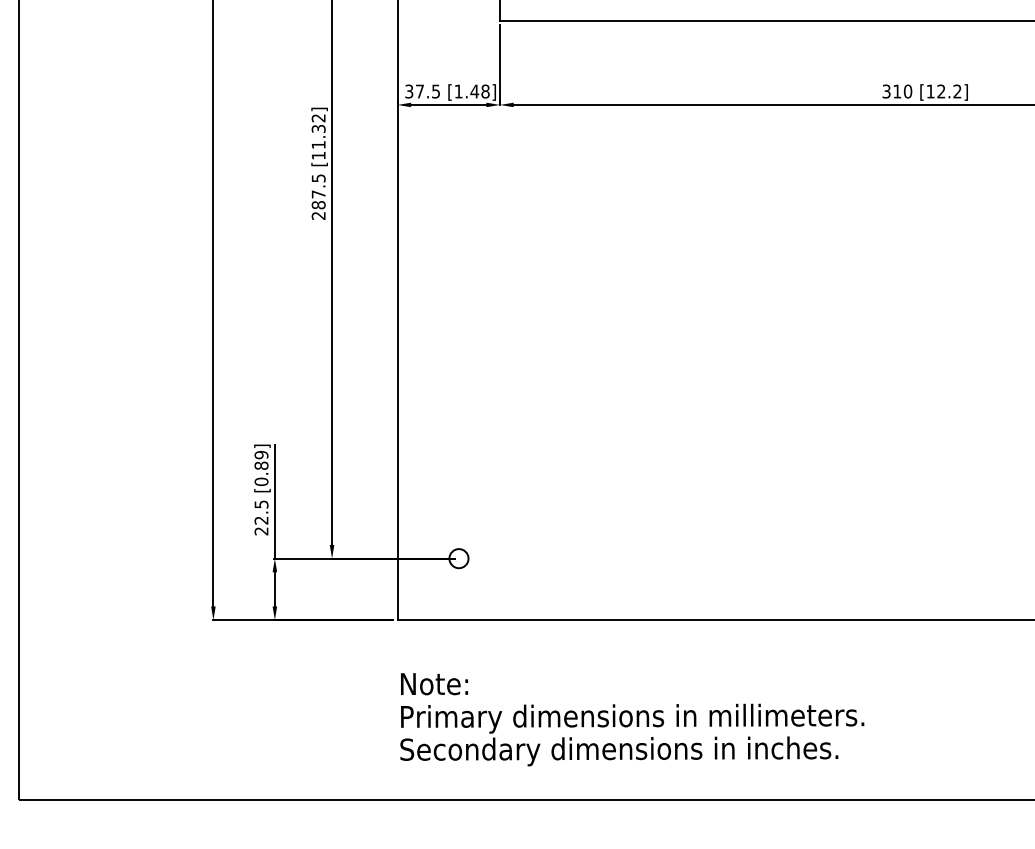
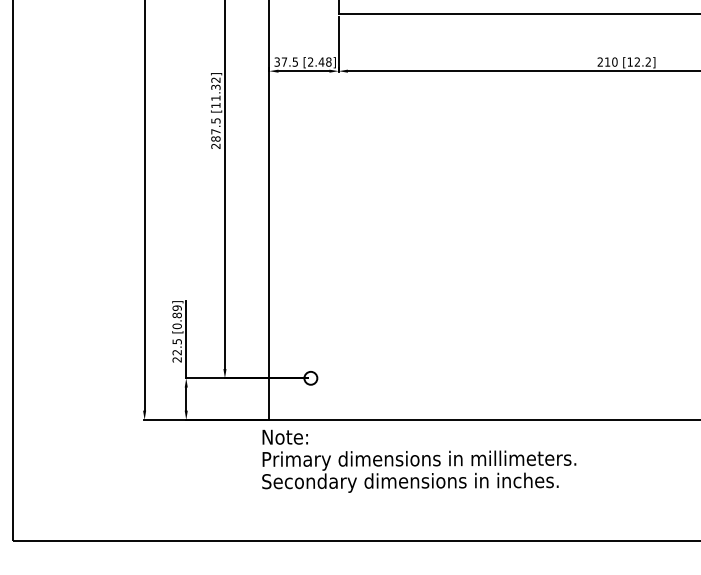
text: (458, 90) -> (310, 61), [1.48] -> [2.48]
text: (885, 92) -> (599, 62), 310 -> 210
text: (632, 718) -> (419, 460), moved

